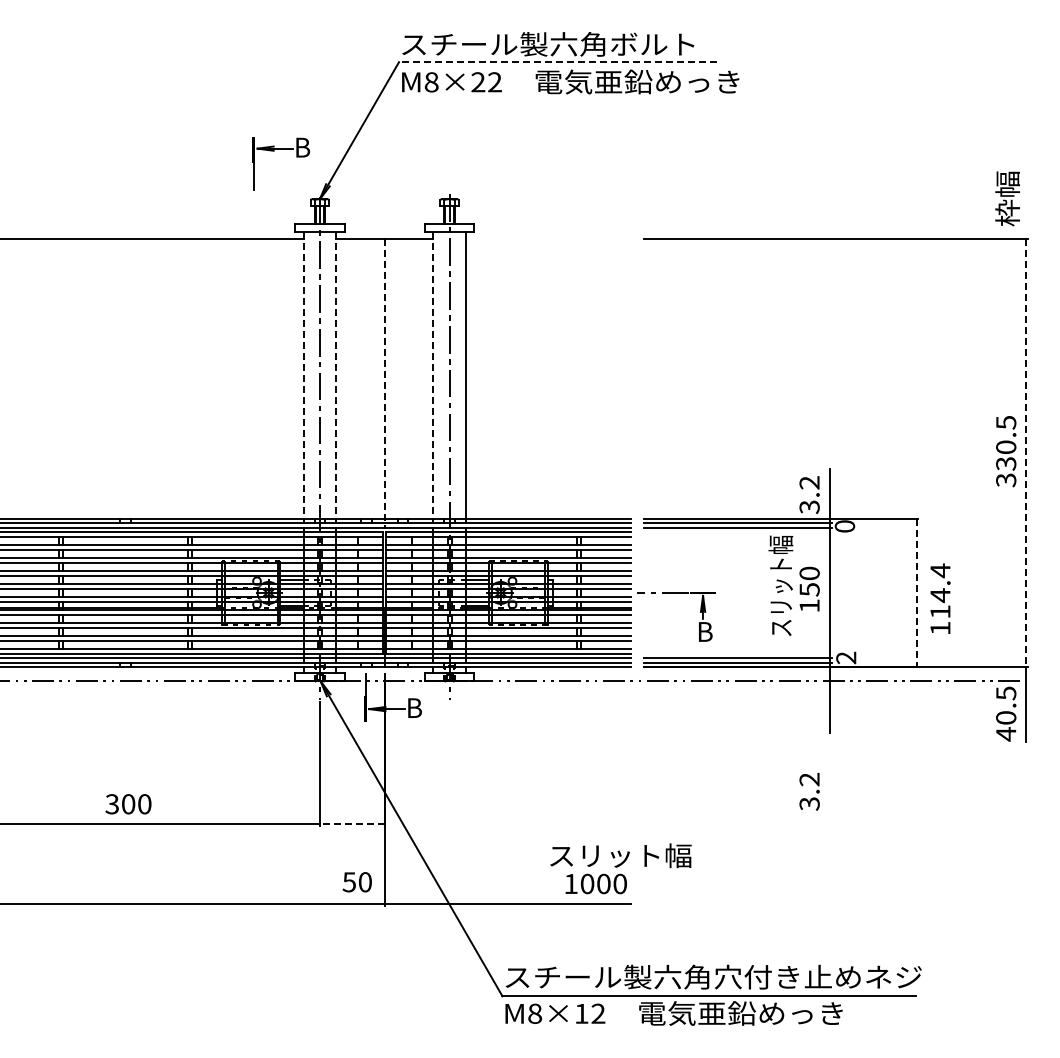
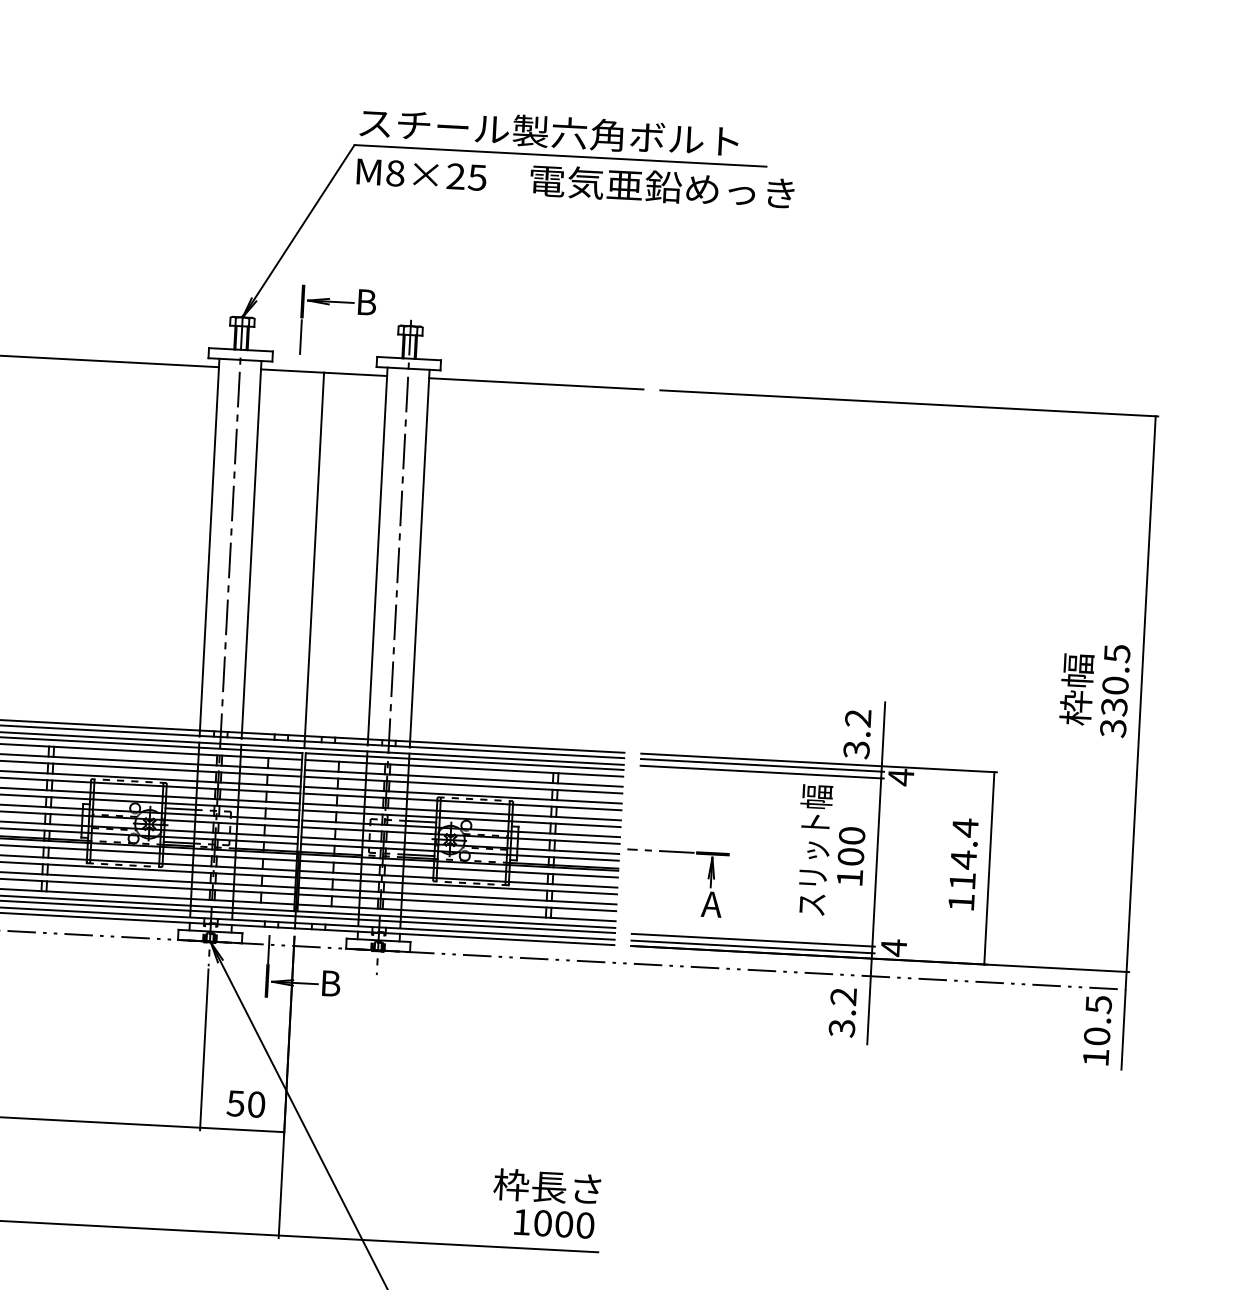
line: (557, 62) -> (559, 156), dashed -> solid
text: (494, 82) -> (476, 177), M8×22 -> M8×25
part: (274, 151) -> (329, 305), moved
text: (1007, 198) -> (1076, 689), moved
line: (548, 238) -> (536, 383), added
line: (303, 375) -> (209, 544), dashed -> solid
line: (336, 375) -> (252, 547), dashed -> solid
line: (433, 375) -> (377, 553), dashed -> solid
line: (384, 383) -> (313, 560), dashed -> solid
line: (1026, 453) -> (1141, 695), dashed -> solid
text: (844, 526) -> (900, 777), 0 -> 4
text: (809, 589) -> (850, 856), 150 -> 100
line: (916, 593) -> (989, 869), dashed -> solid
text: (940, 598) -> (963, 863), moved
text: (704, 631) -> (711, 903), B -> A
text: (846, 657) -> (894, 947), 2 -> 4
text: (1006, 734) -> (1096, 1057), 40.5 -> 10.5
text: (809, 791) -> (842, 1012), moved
line: (351, 824) -> (241, 1130), dashed -> solid
text: (619, 855) -> (586, 1188), スリット幅 -> 枠長さ
text: (356, 882) -> (245, 1104), moved

